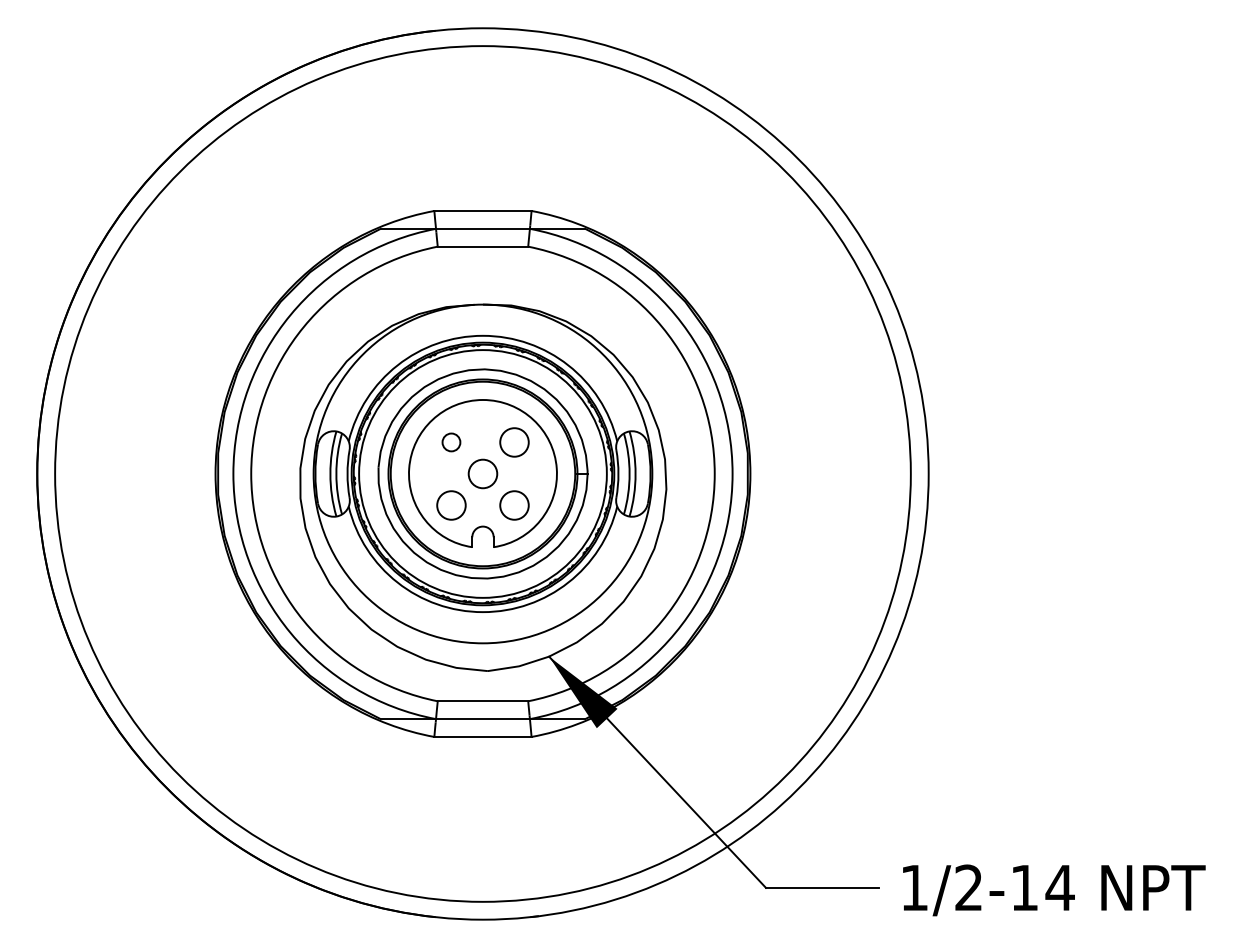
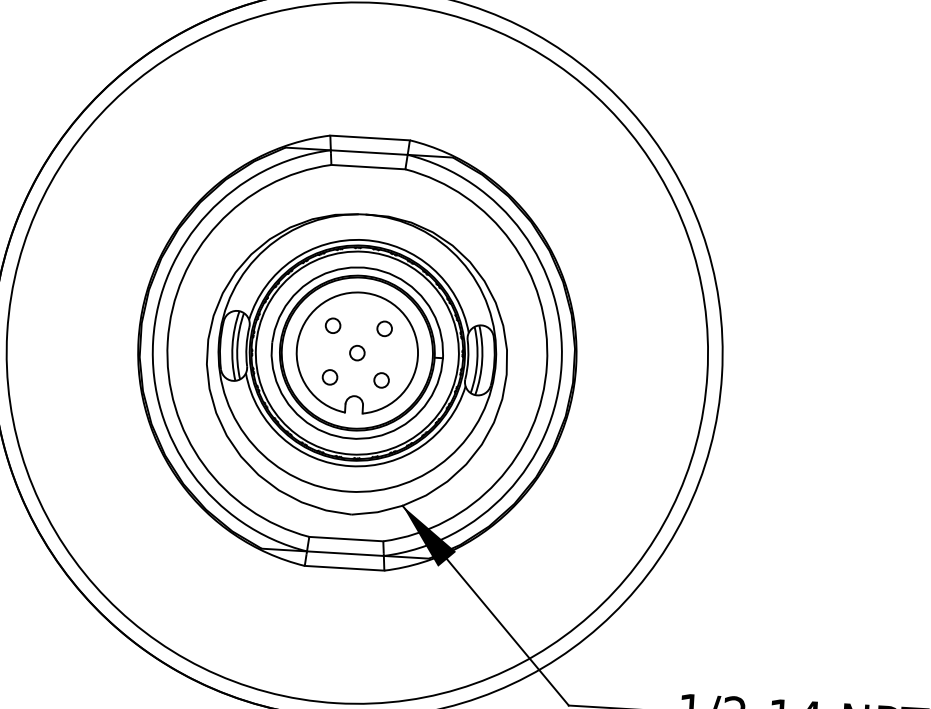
circle: (514, 442) -> (384, 328), size x0.62
circle: (482, 473) -> (356, 352), size x0.62
circle: (451, 505) -> (330, 377), size x0.62
circle: (514, 505) -> (381, 380), size x0.62

